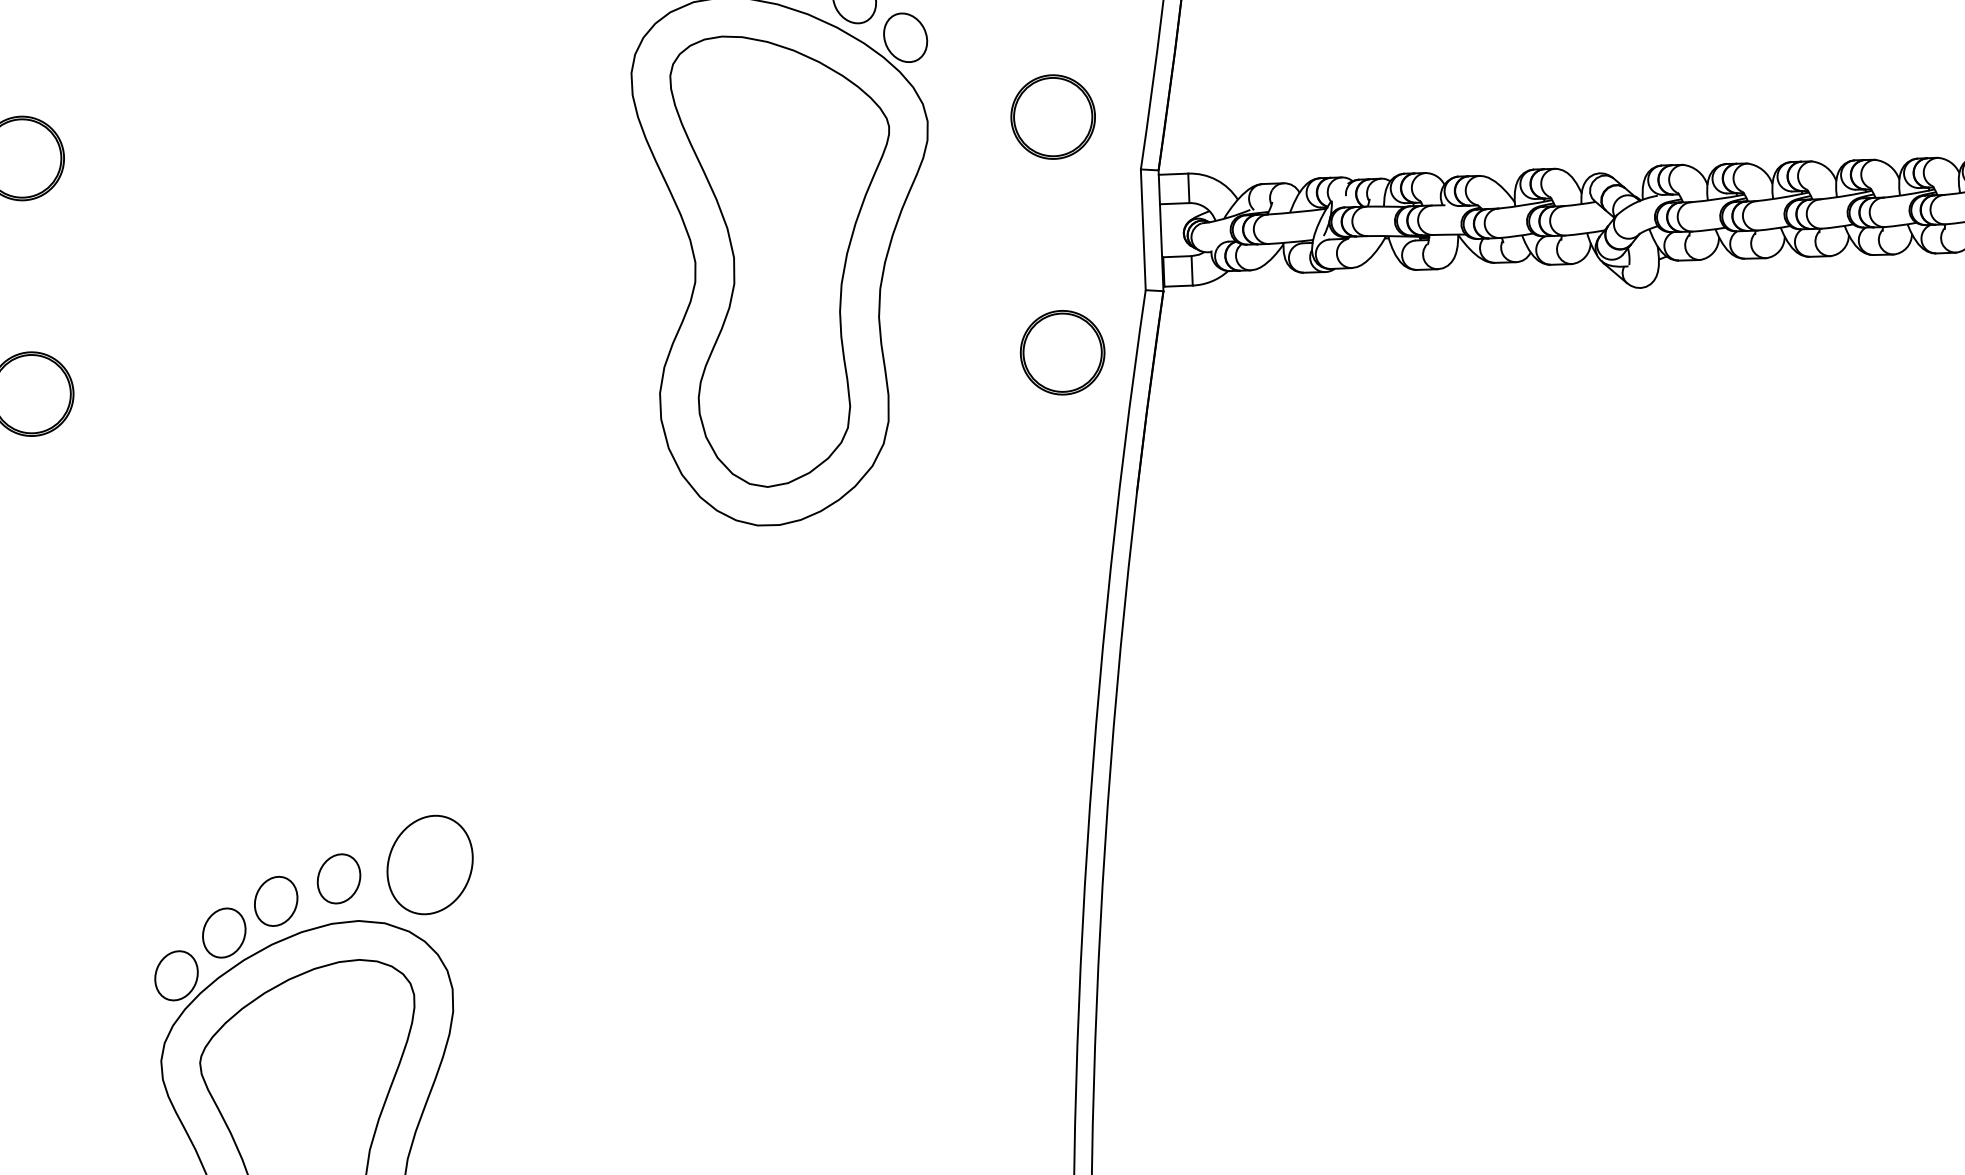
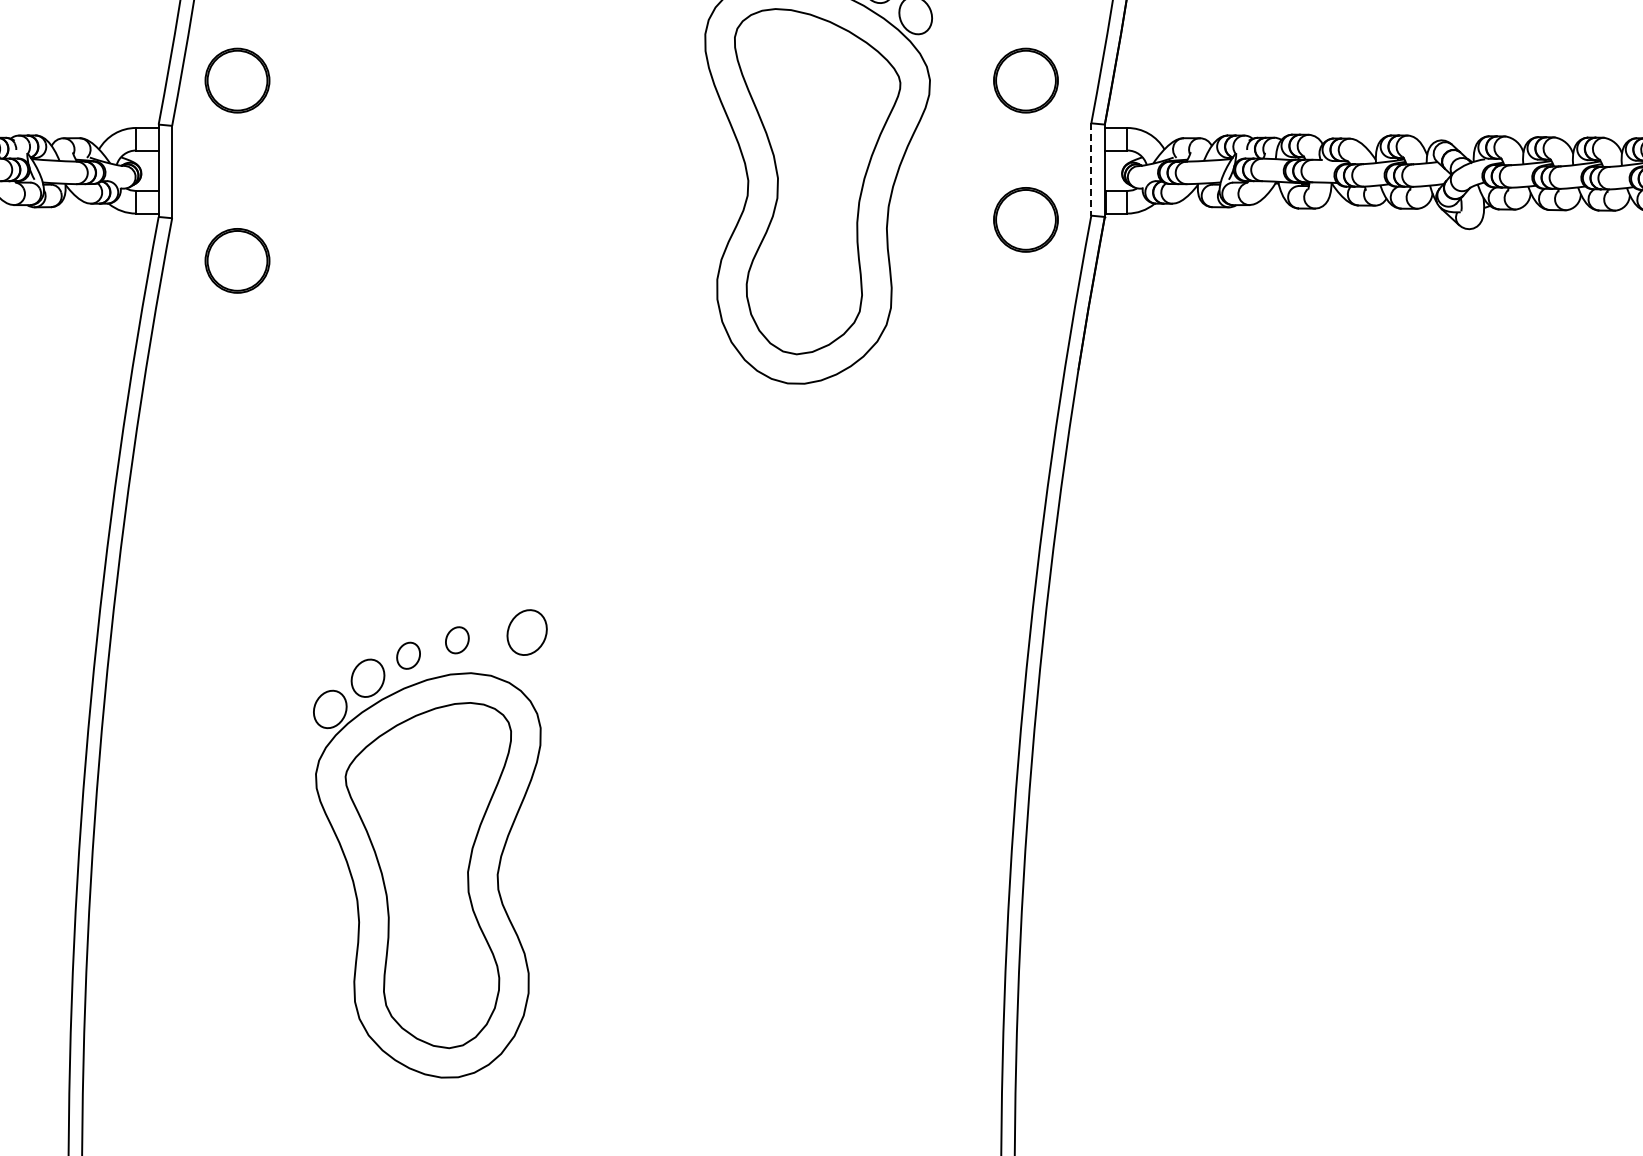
line: (1143, 231) -> (1091, 170), solid -> dashed
part: (1062, 352) -> (1025, 219), moved
part: (429, 864) -> (526, 632), size x0.6
part: (339, 877) -> (457, 639), size x0.7
part: (275, 901) -> (408, 655), size x0.7

